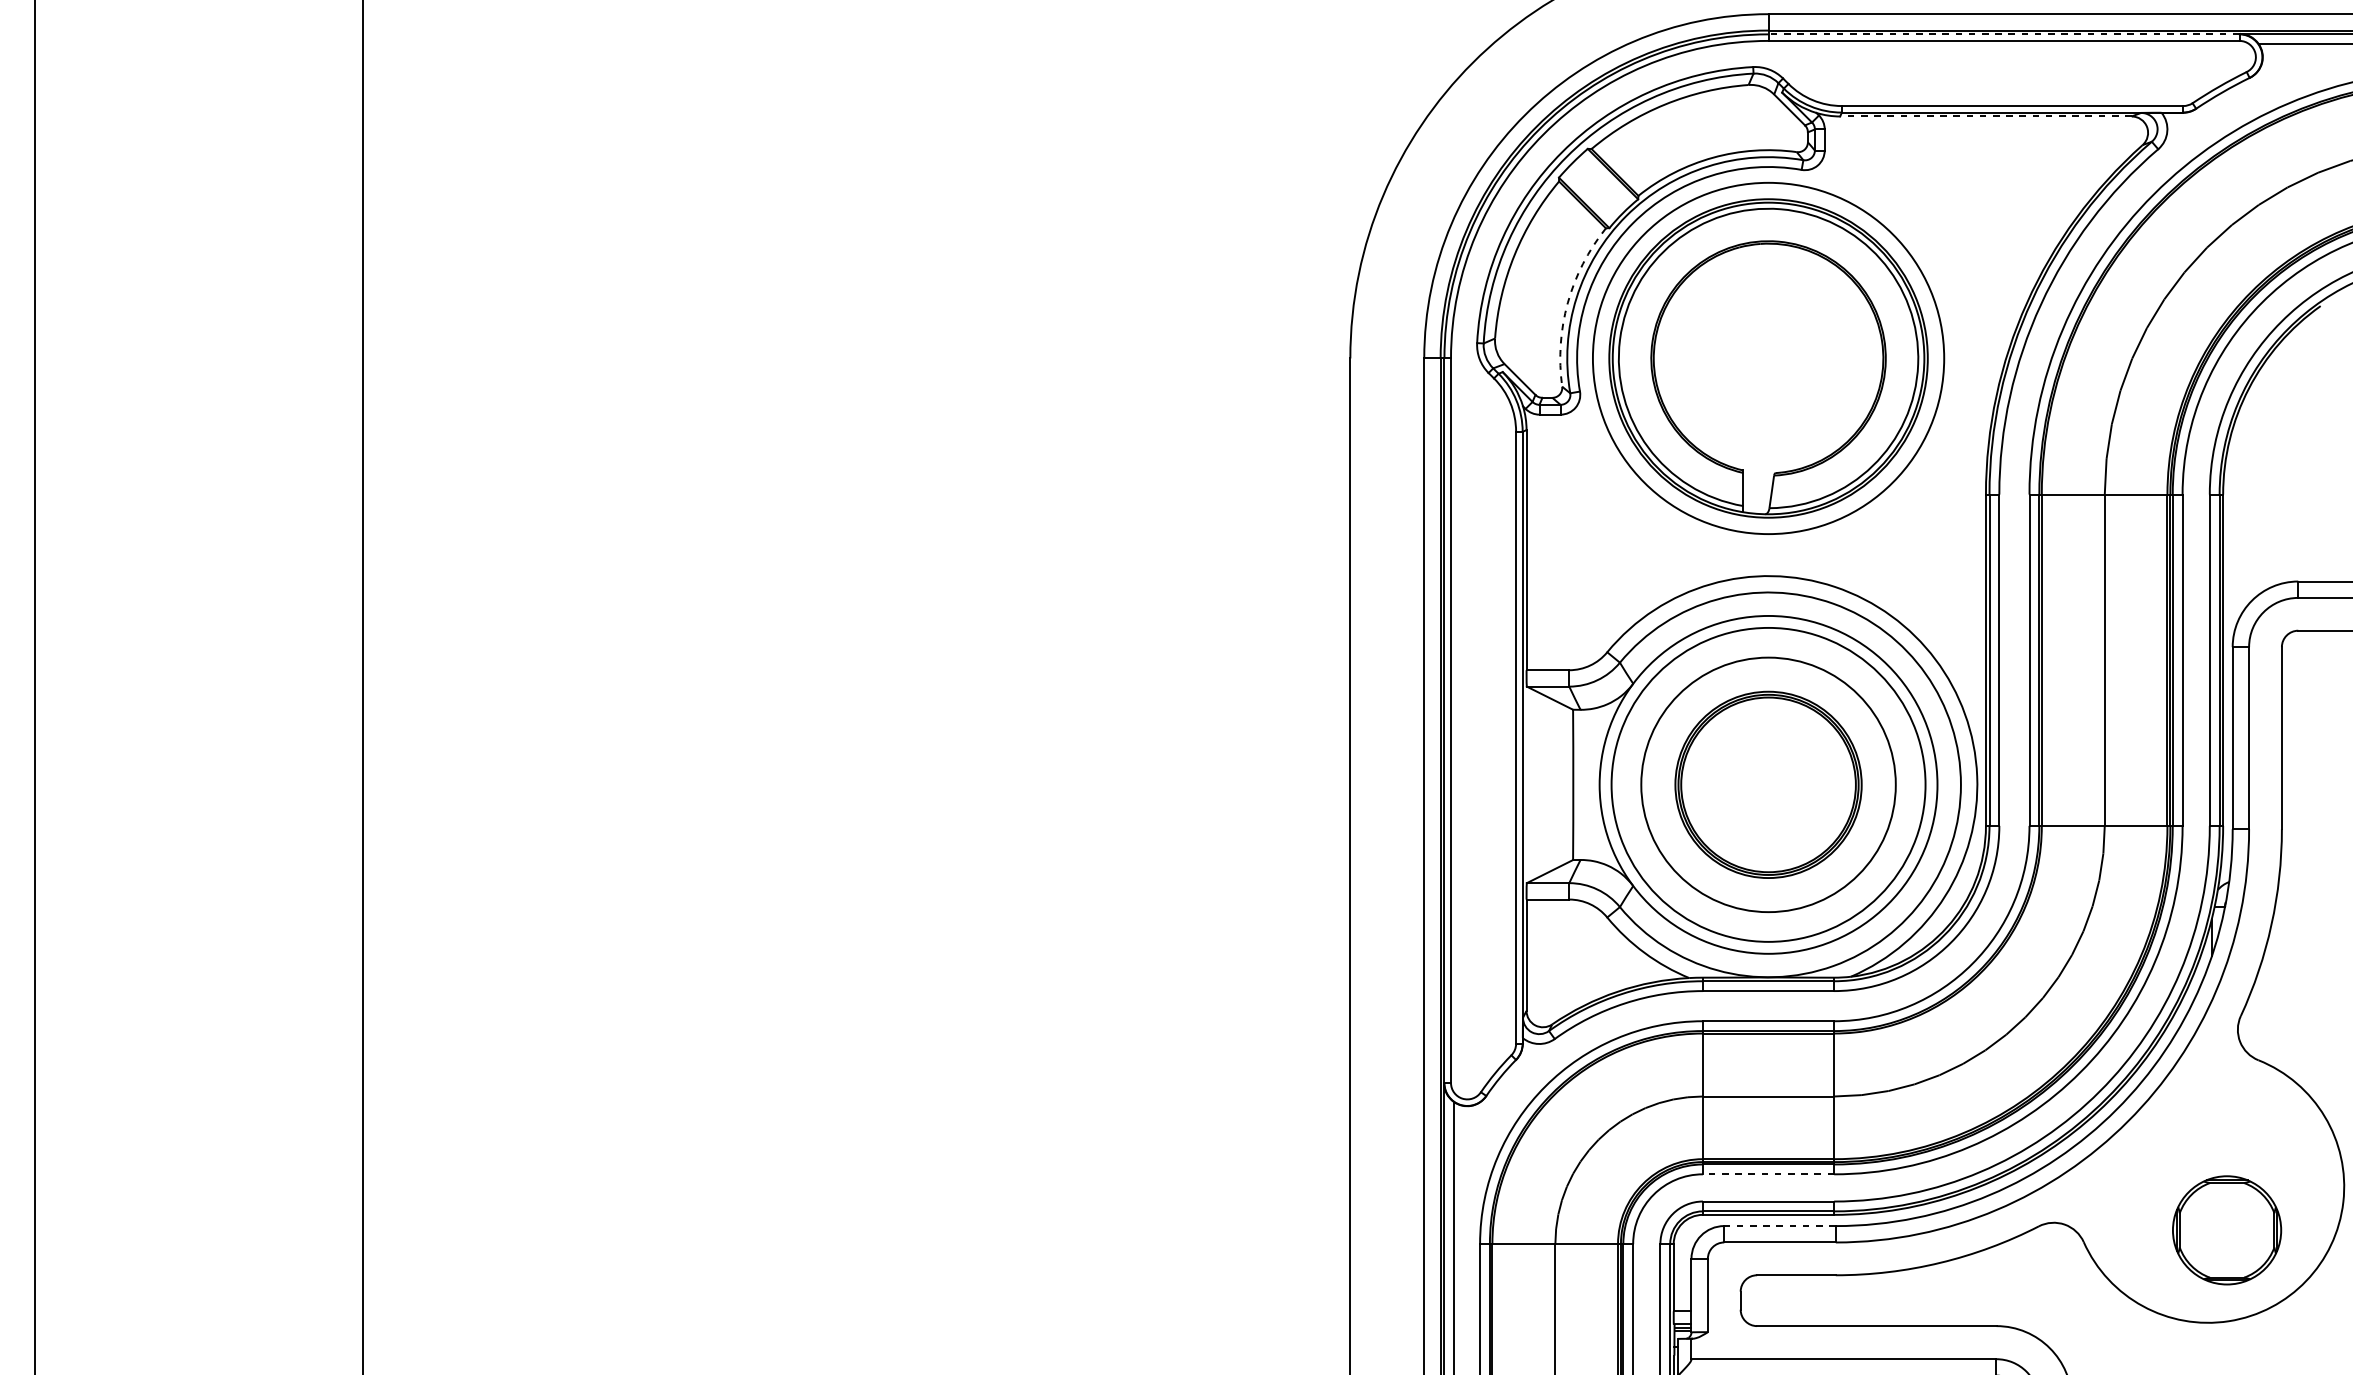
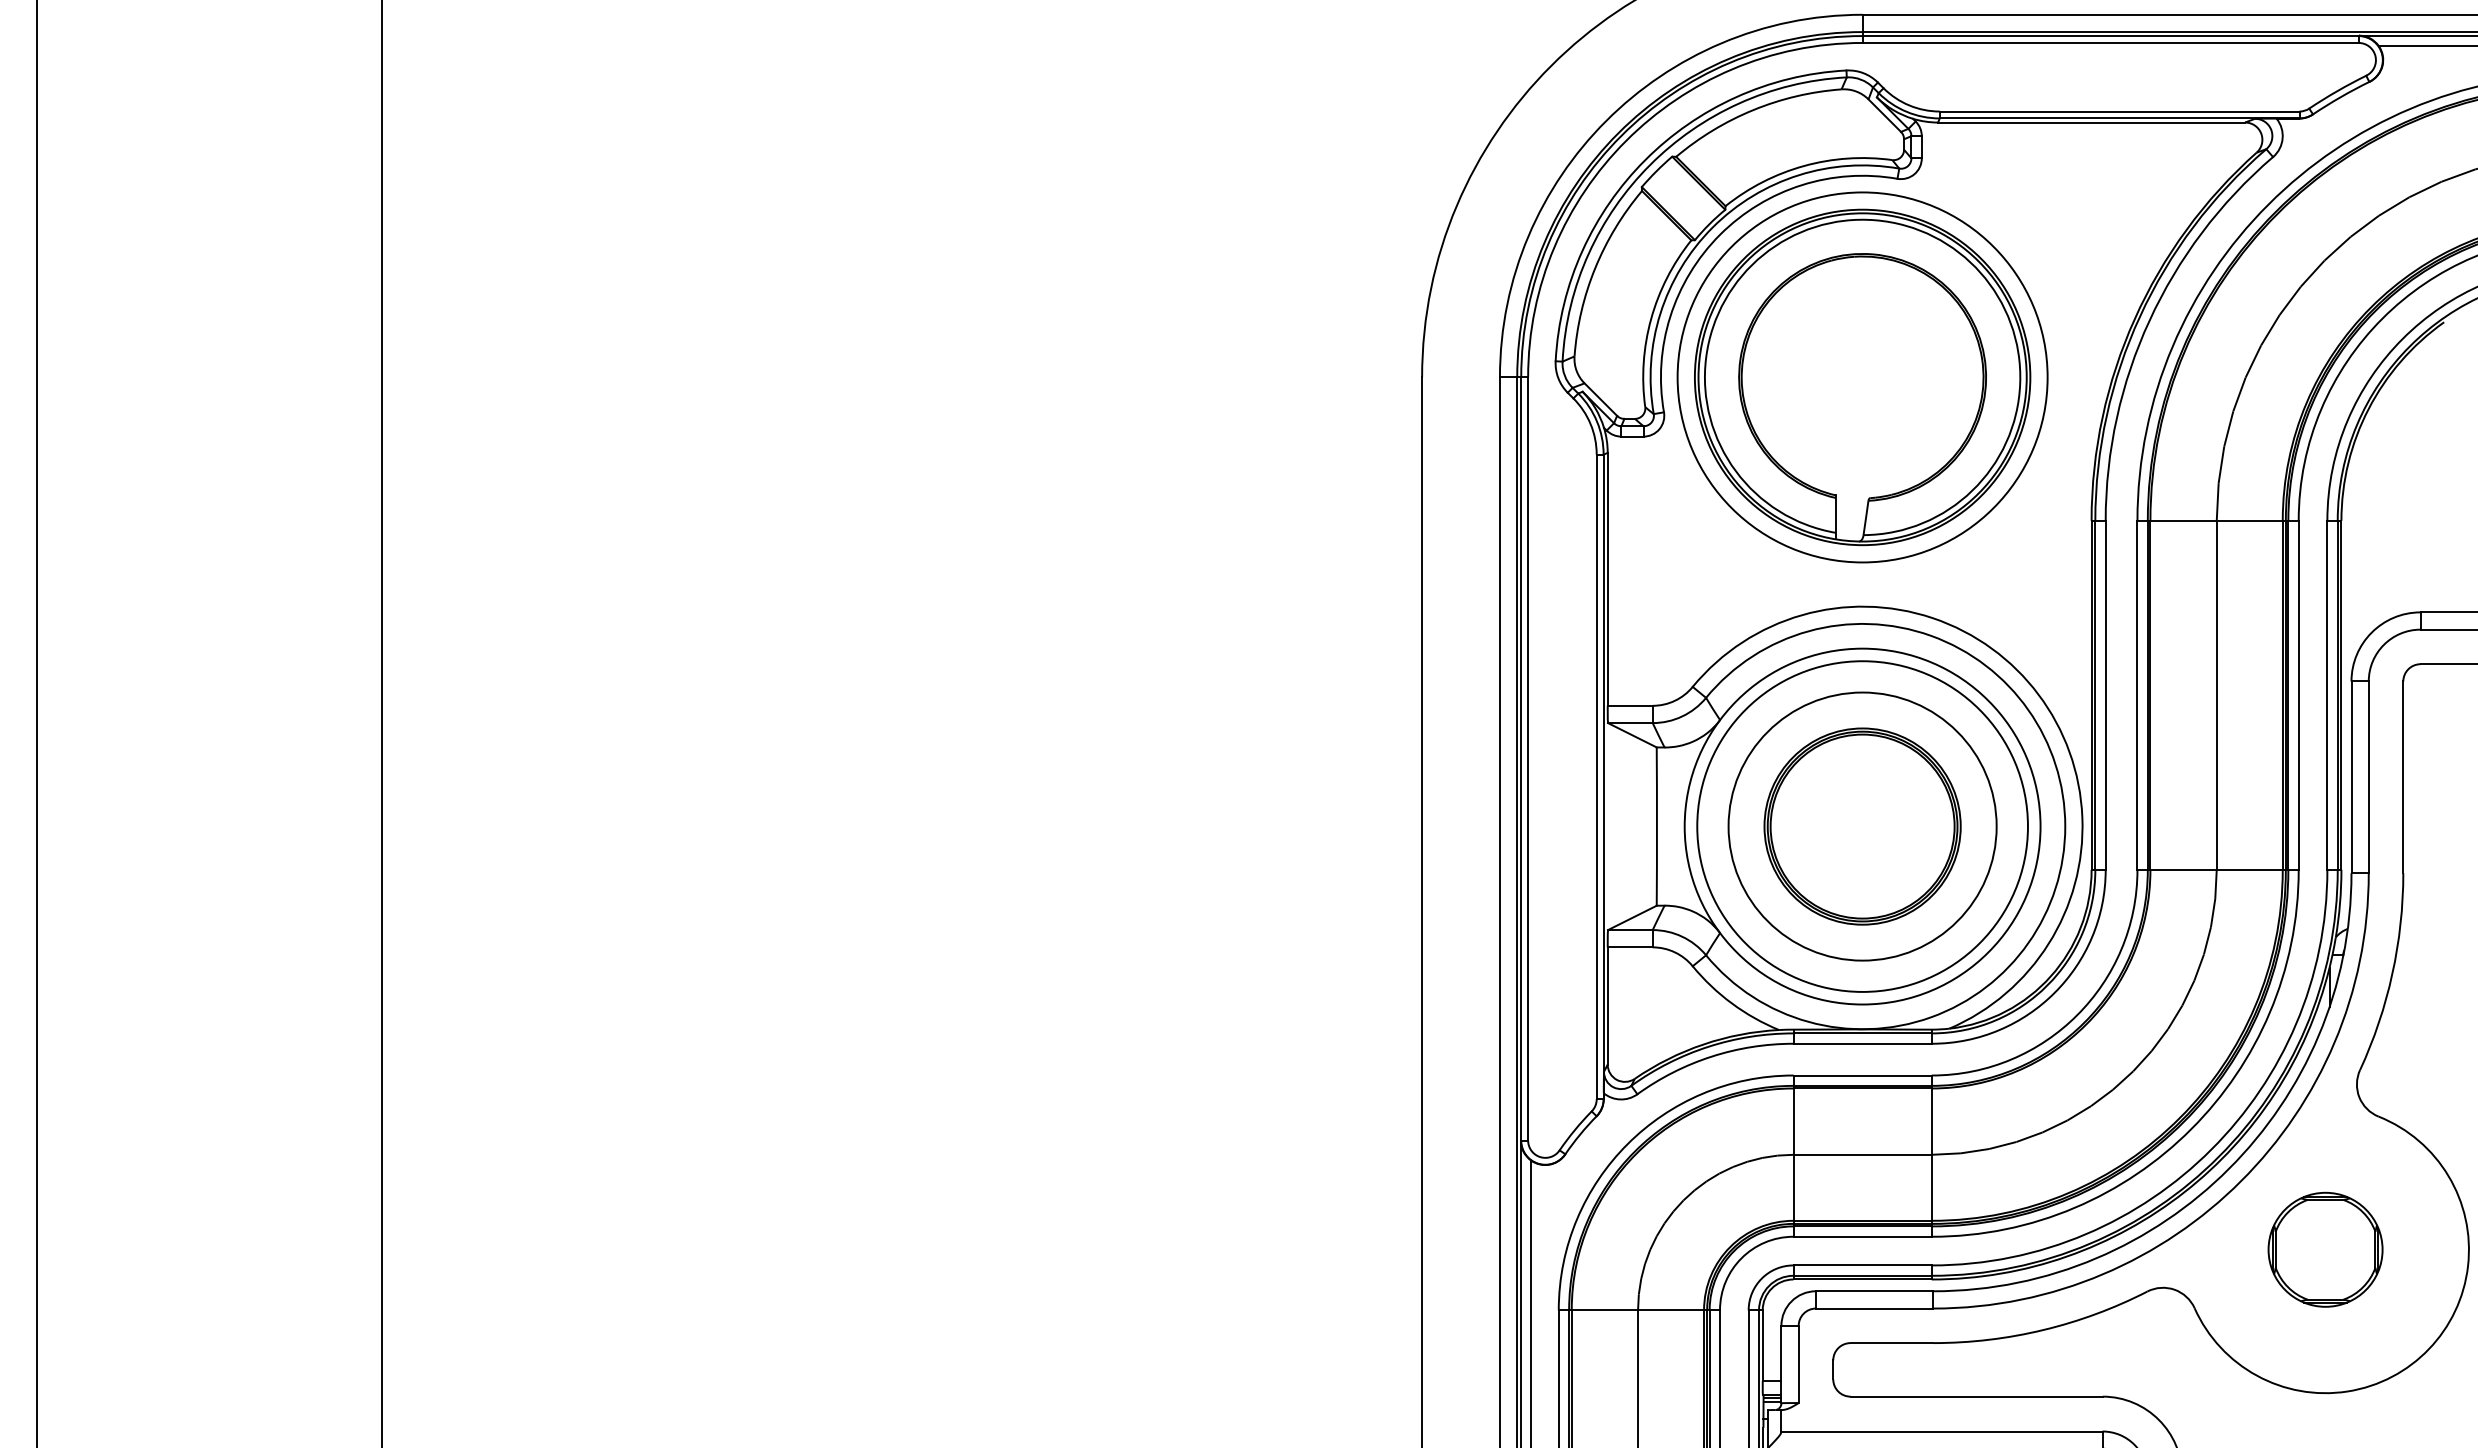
line: (2003, 34) -> (2110, 36), dashed -> solid
line: (1985, 116) -> (2091, 122), dashed -> solid
arc: (1568, 303) -> (1651, 319), dashed -> solid
line: (1768, 1174) -> (1862, 1236), dashed -> solid
line: (1779, 1226) -> (1874, 1291), dashed -> solid
part: (2227, 1230) -> (2325, 1249), moved

